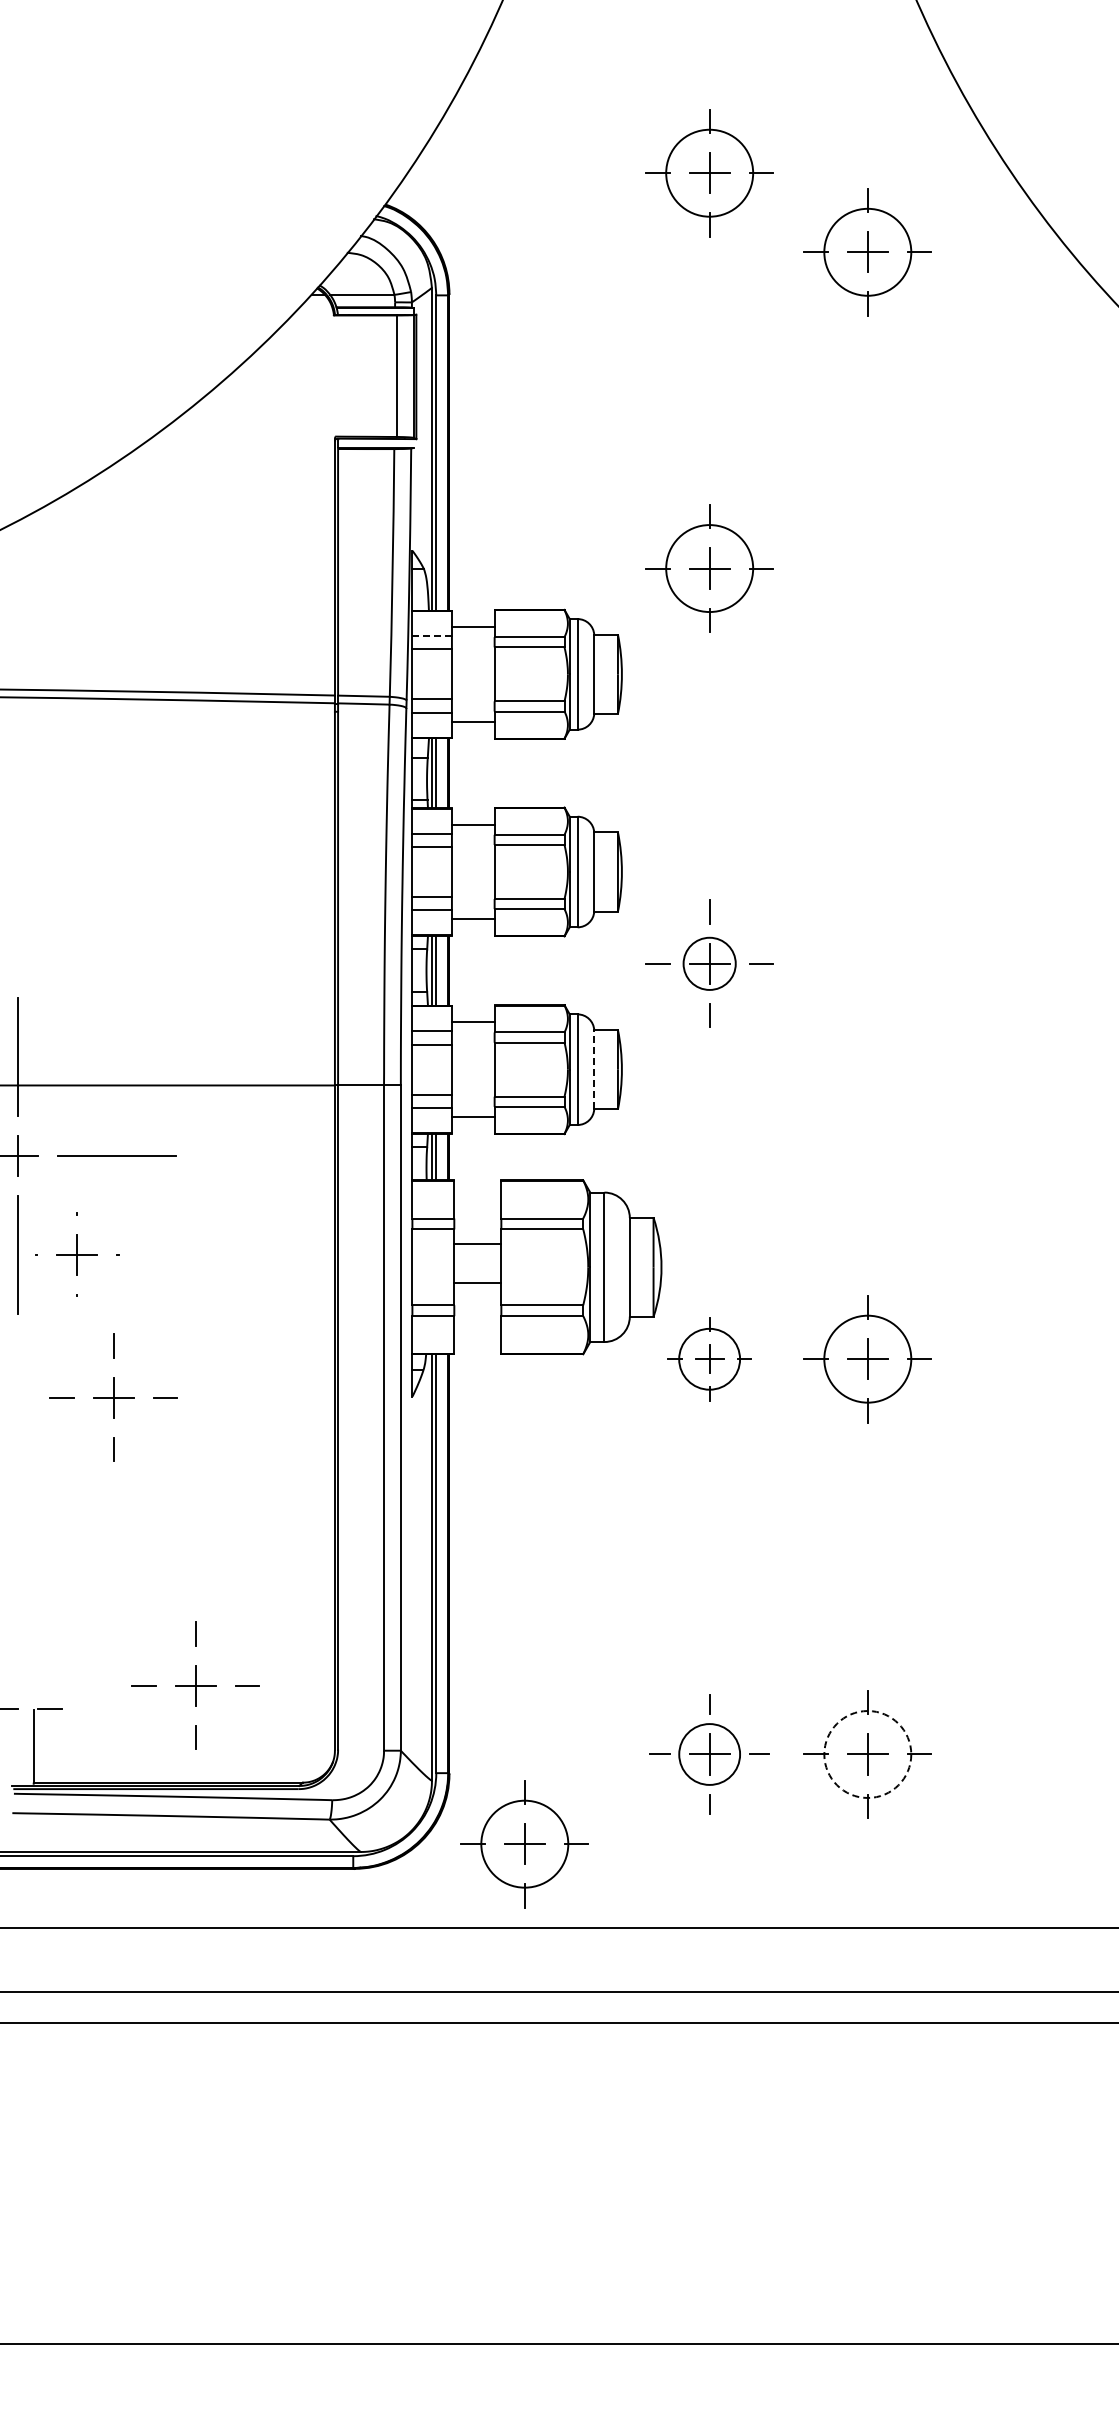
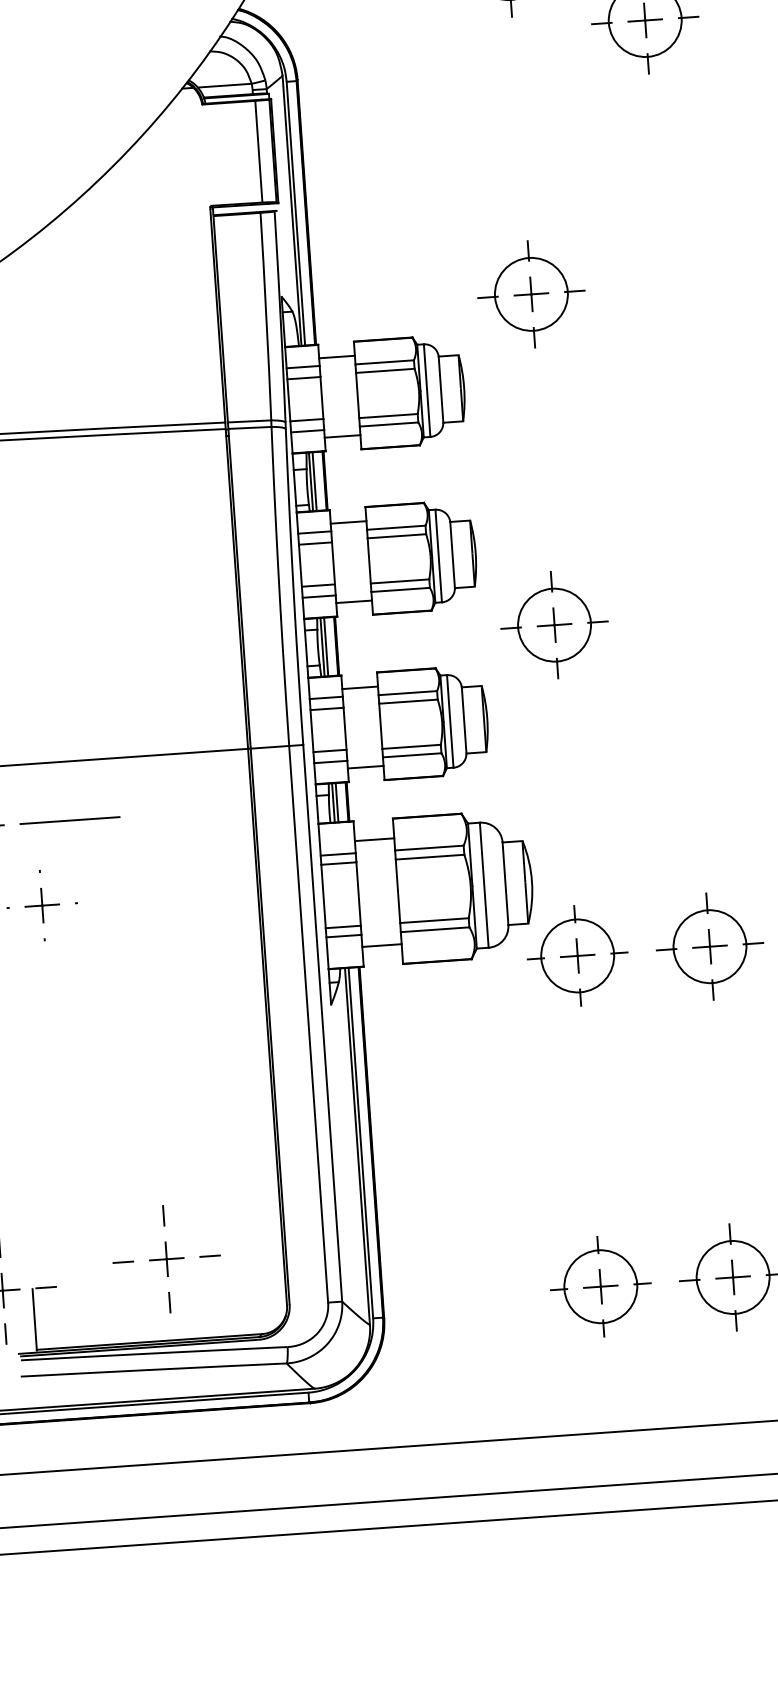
line: (432, 636) -> (303, 367), dashed -> solid
circle: (709, 963) -> (554, 624), size x1.67
line: (594, 1069) -> (464, 720), dashed -> solid
line: (477, 1244) -> (374, 840), moved
line: (477, 1282) -> (381, 945), moved
part: (709, 1359) -> (577, 956), size x1.43
part: (113, 1397) -> (81, 1022), removed
circle: (709, 1754) -> (600, 1286), size x1.43
circle: (867, 1754) -> (732, 1277), dashed -> solid
part: (524, 1844) -> (451, 1372), removed

